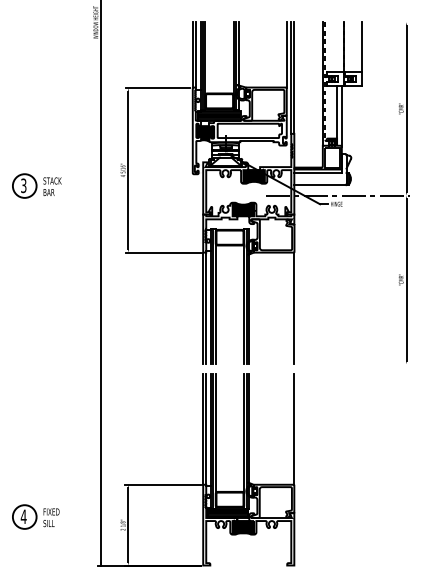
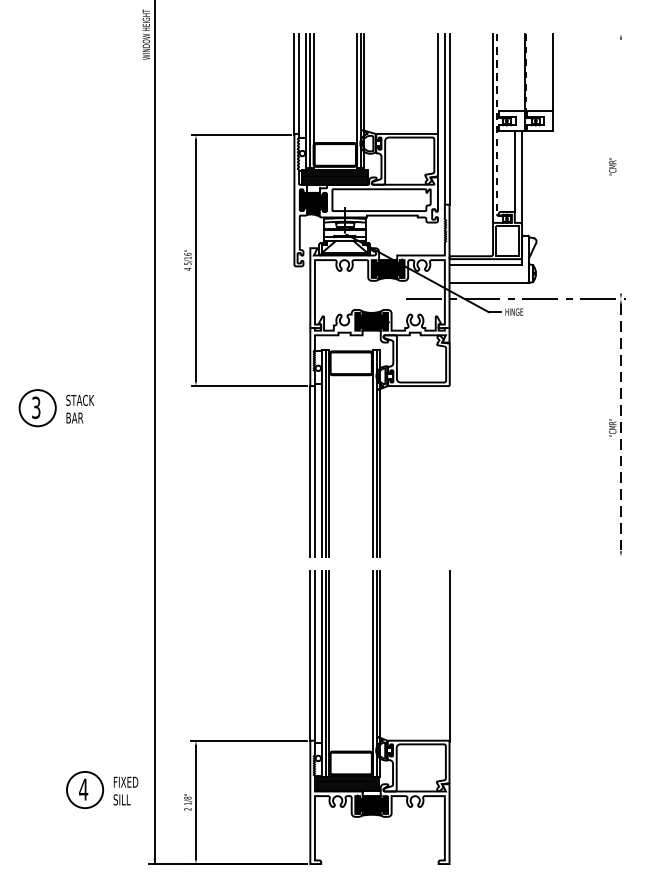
line: (406, 108) -> (620, 165), removed
part: (36, 185) -> (55, 407), moved
line: (406, 279) -> (620, 427), solid -> dashed
line: (294, 308) -> (449, 471), removed
part: (35, 516) -> (101, 789), moved

